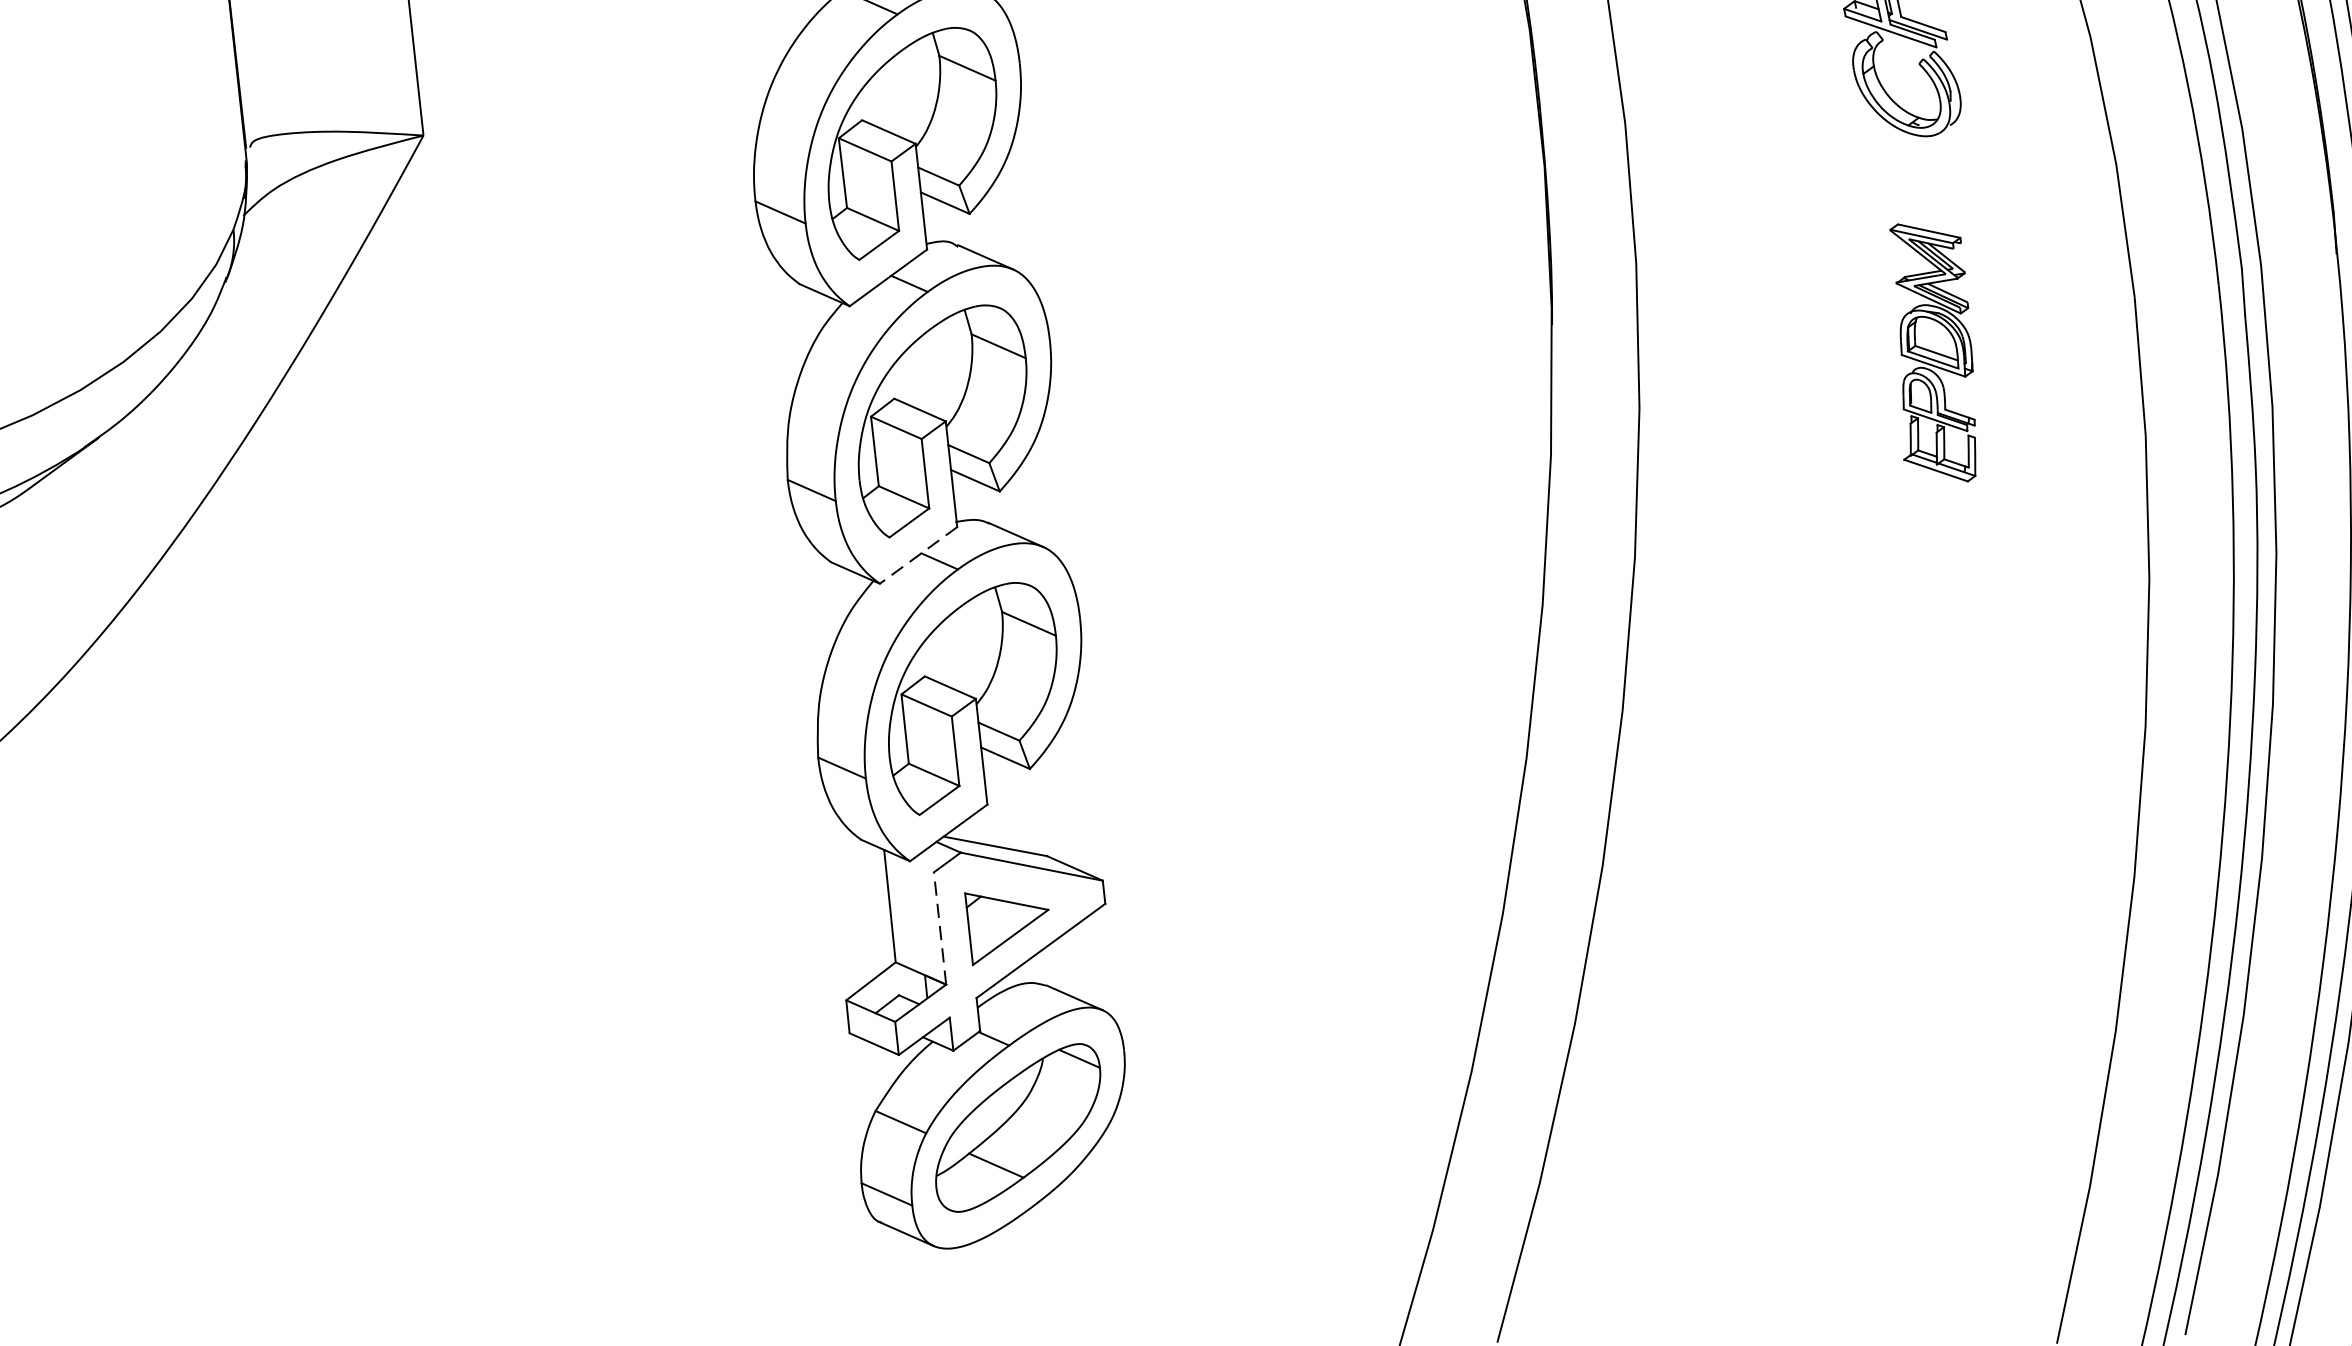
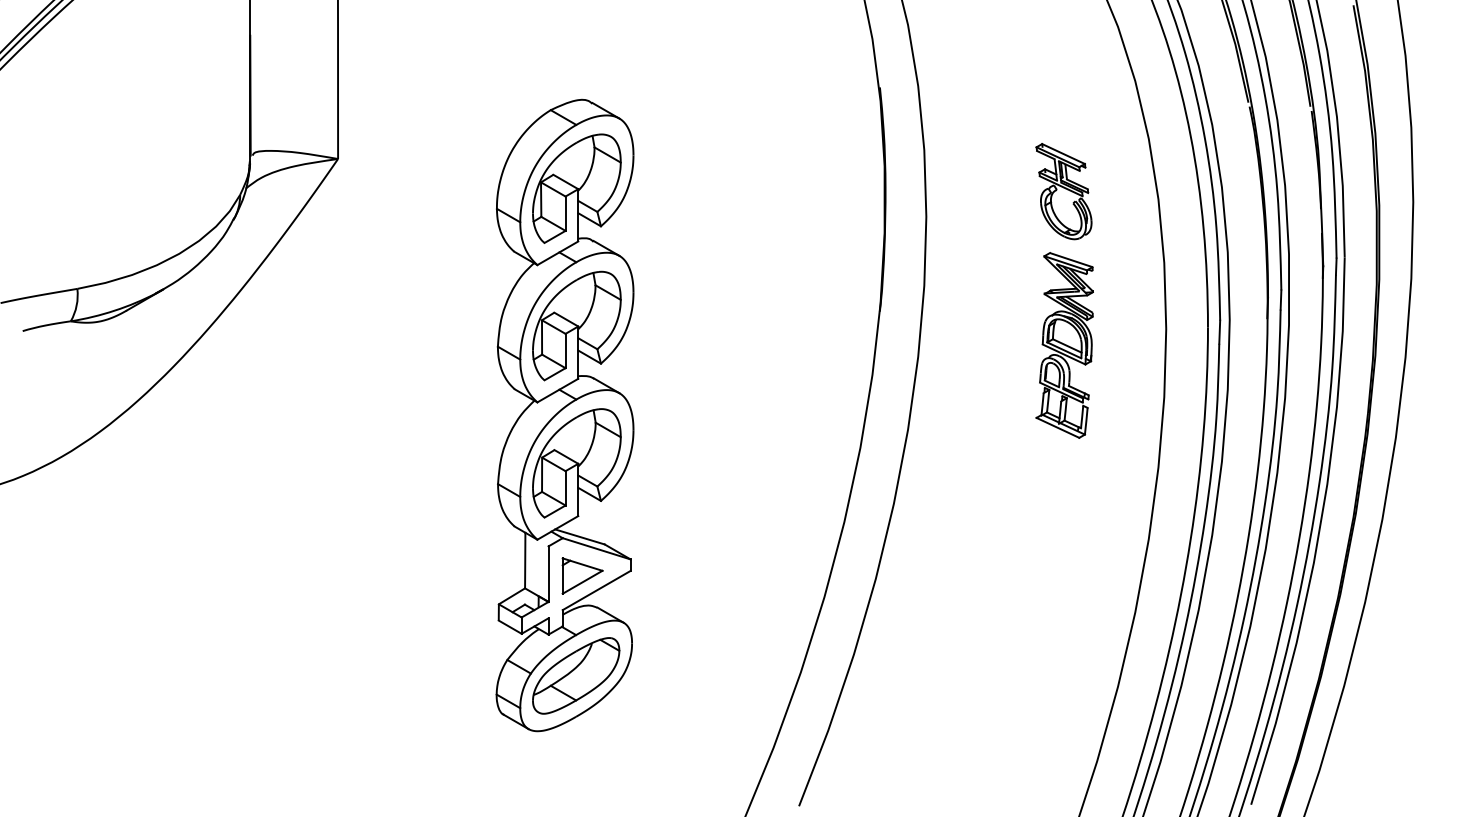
part: (1932, 353) -> (1064, 345), size x1.43
line: (917, 555) -> (557, 390), dashed -> solid
line: (940, 929) -> (548, 574), dashed -> solid

